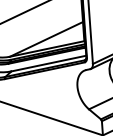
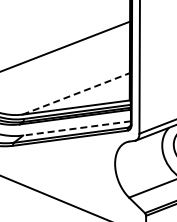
line: (46, 39) -> (76, 93), solid -> dashed
line: (48, 63) -> (76, 128), solid -> dashed

